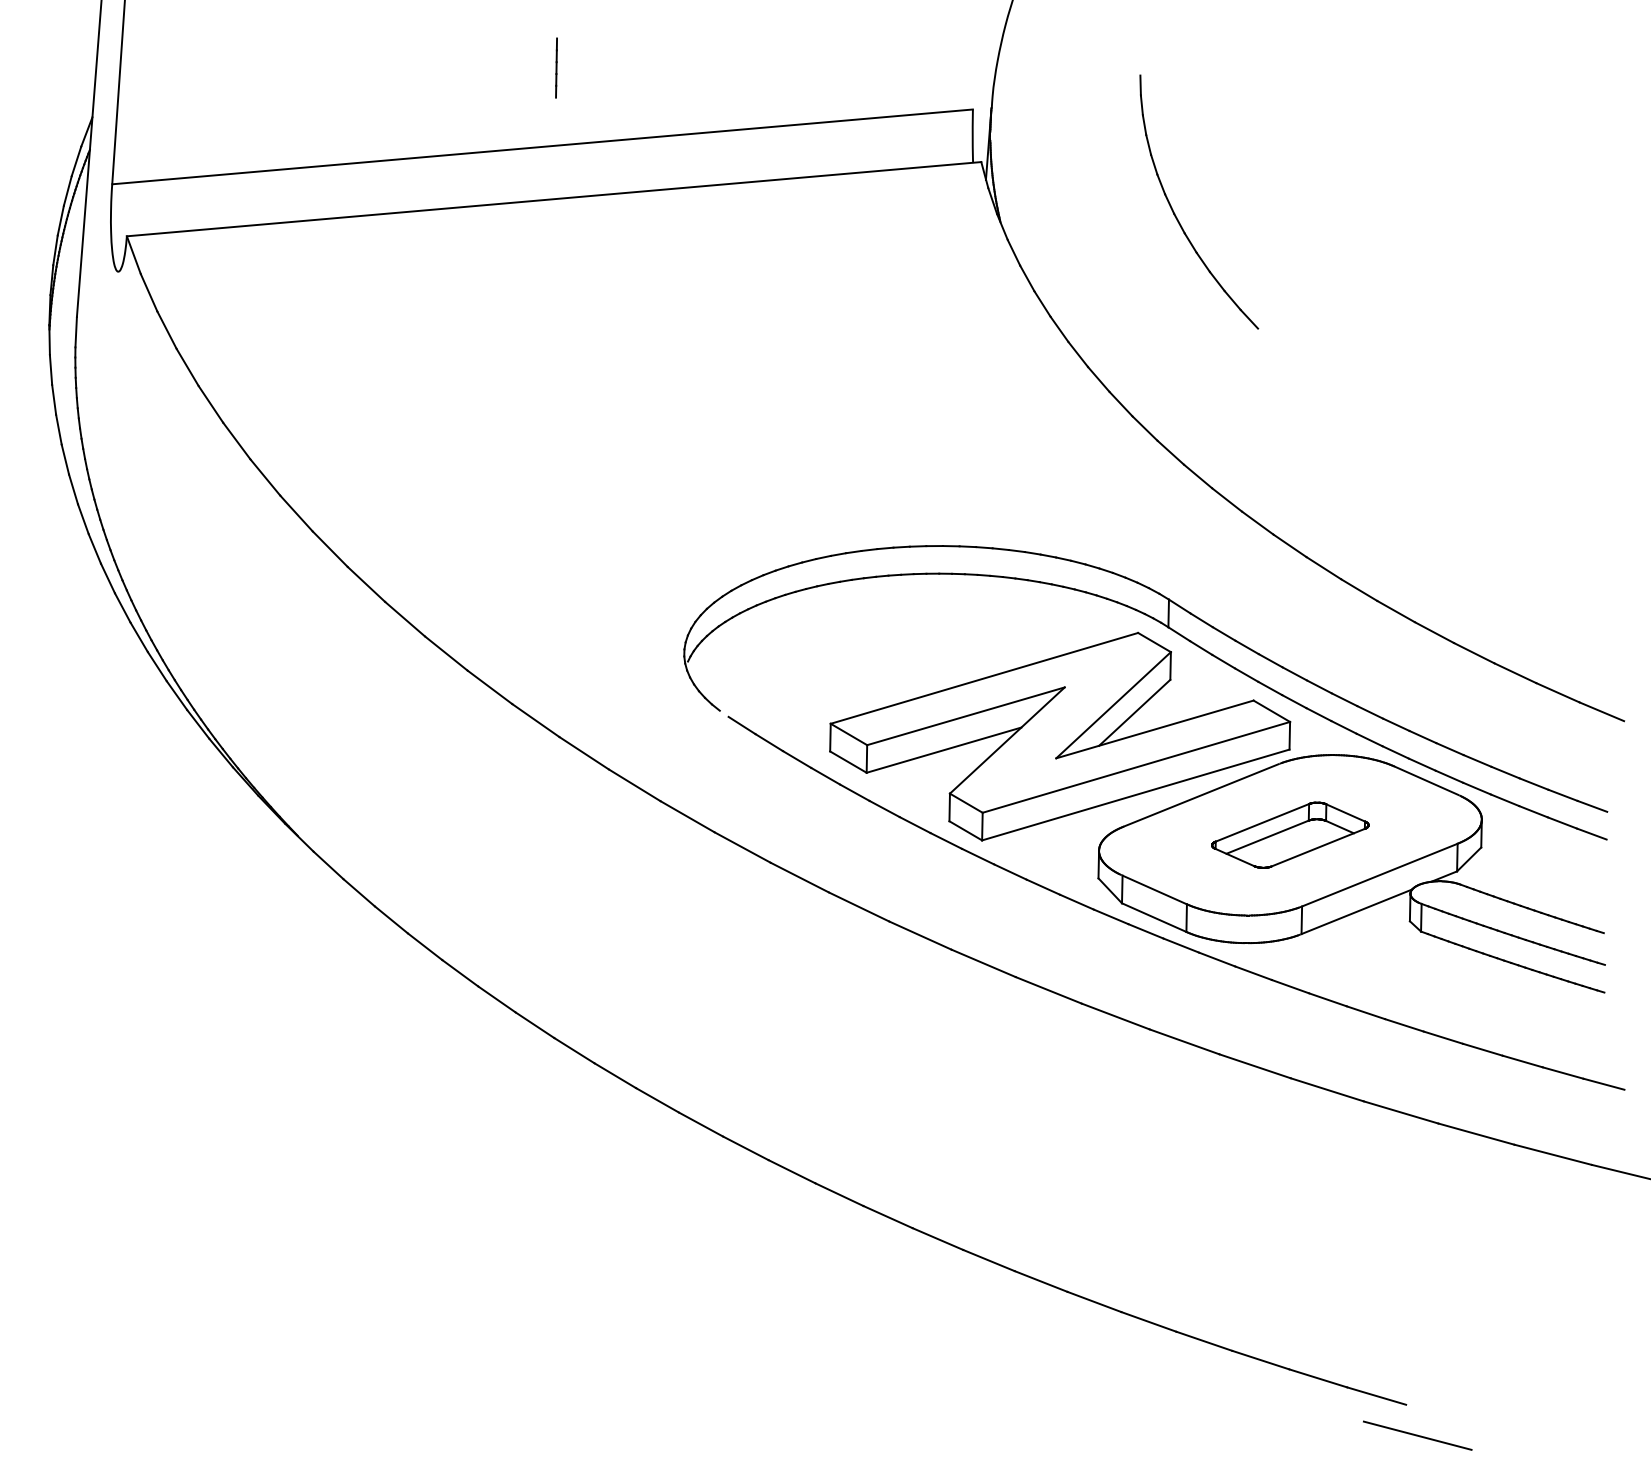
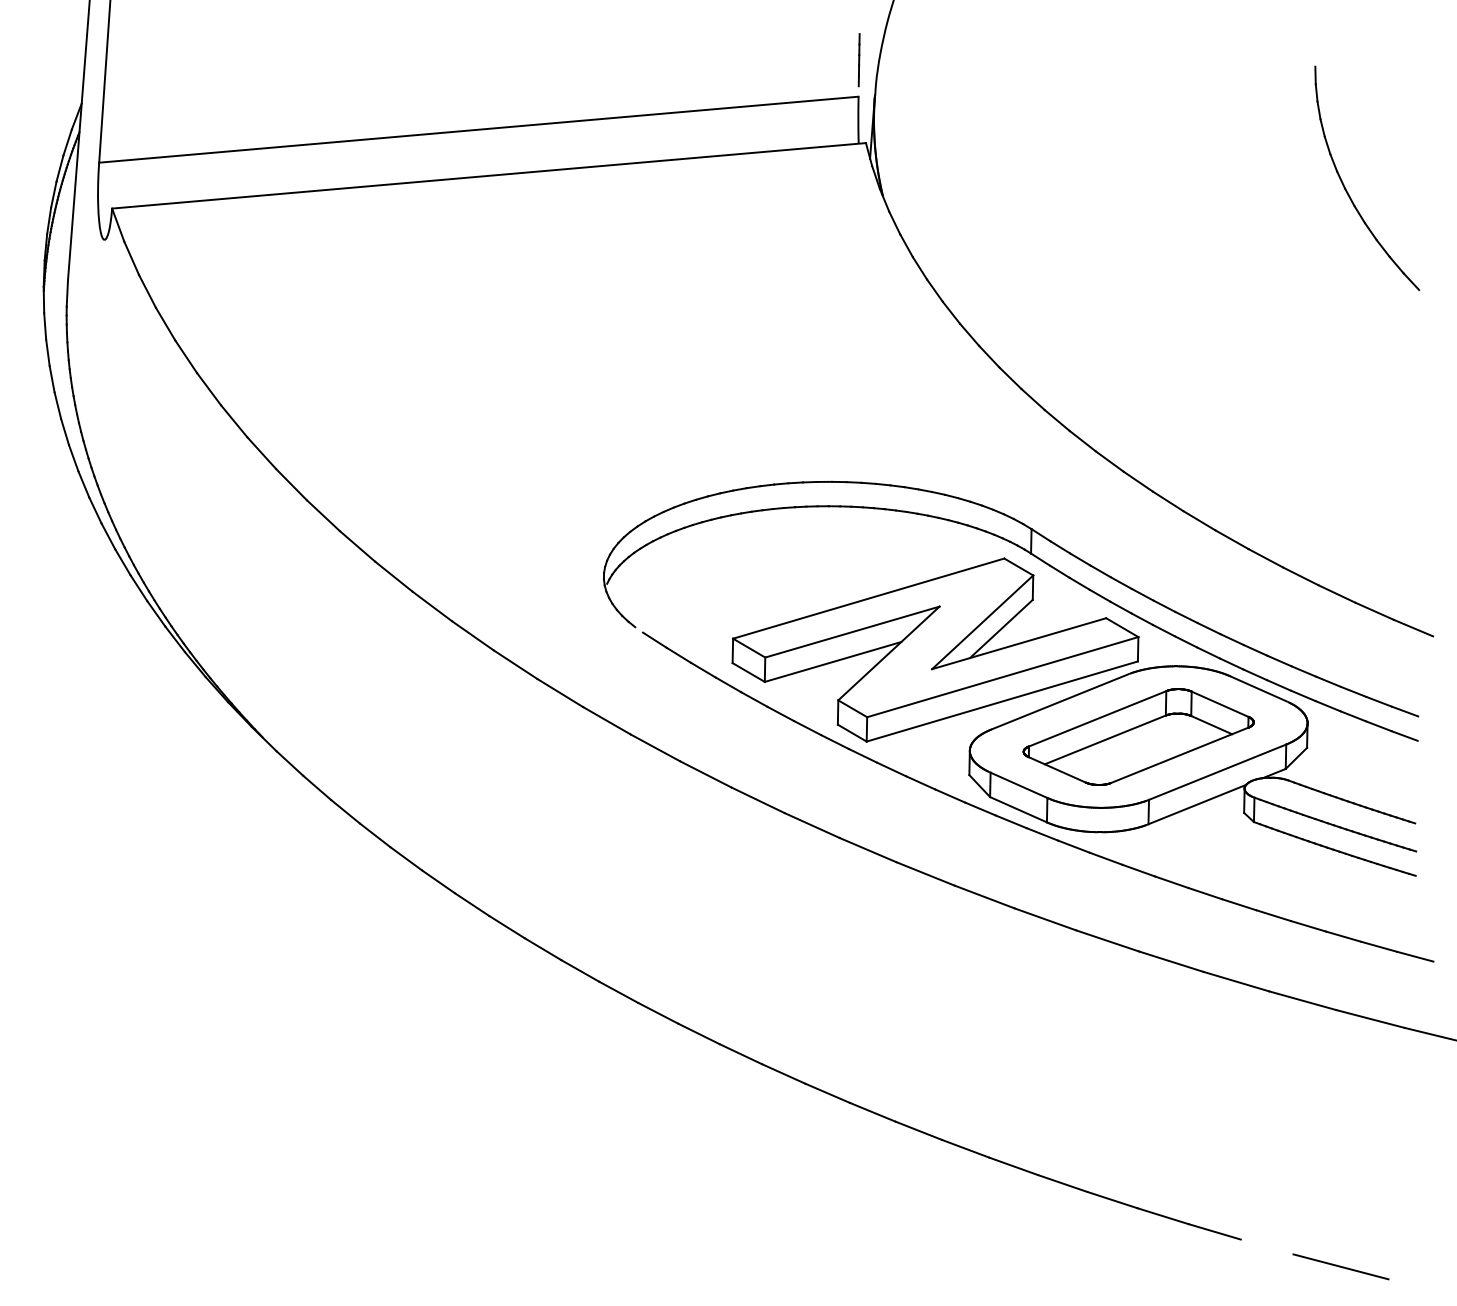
line: (555, 68) -> (858, 60), moved
part: (1175, 213) -> (1346, 188), moved
part: (1290, 834) -> (1138, 736), size x1.67
line: (1417, 1435) -> (1340, 1266), moved

